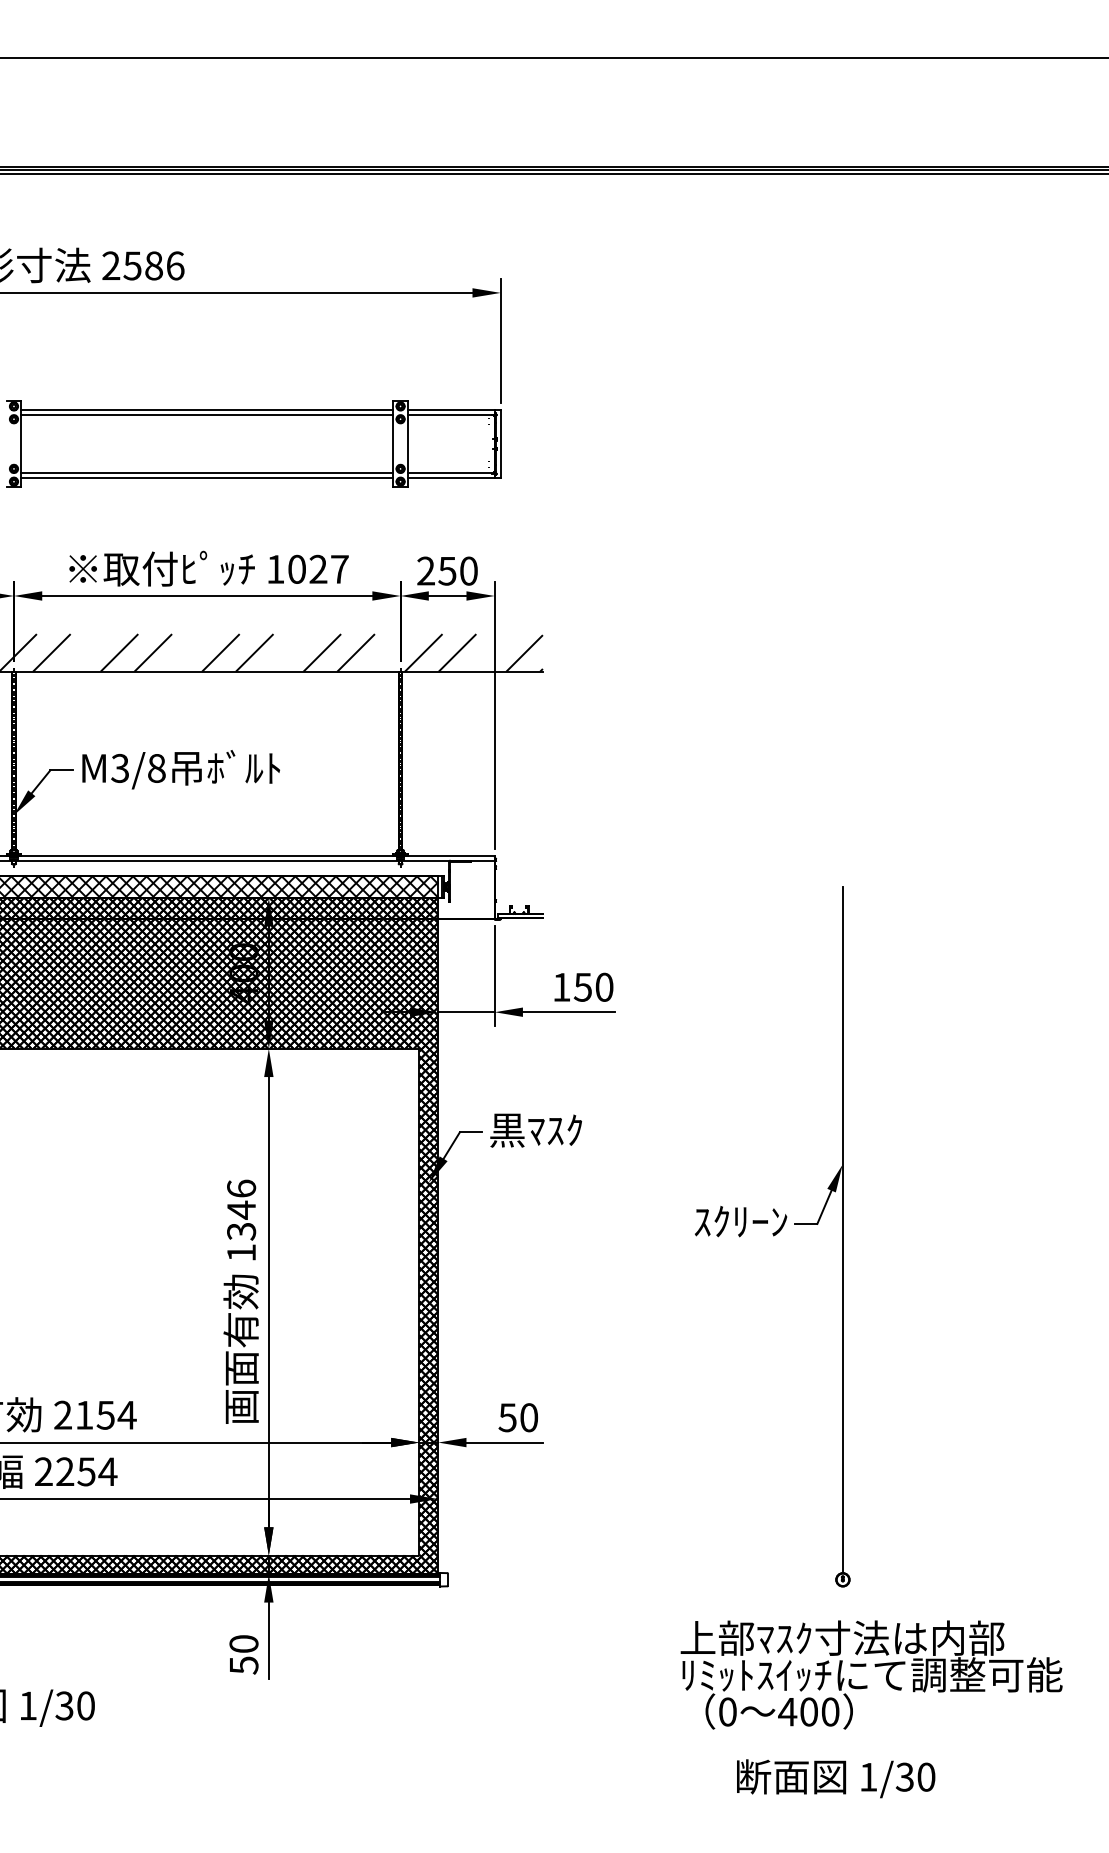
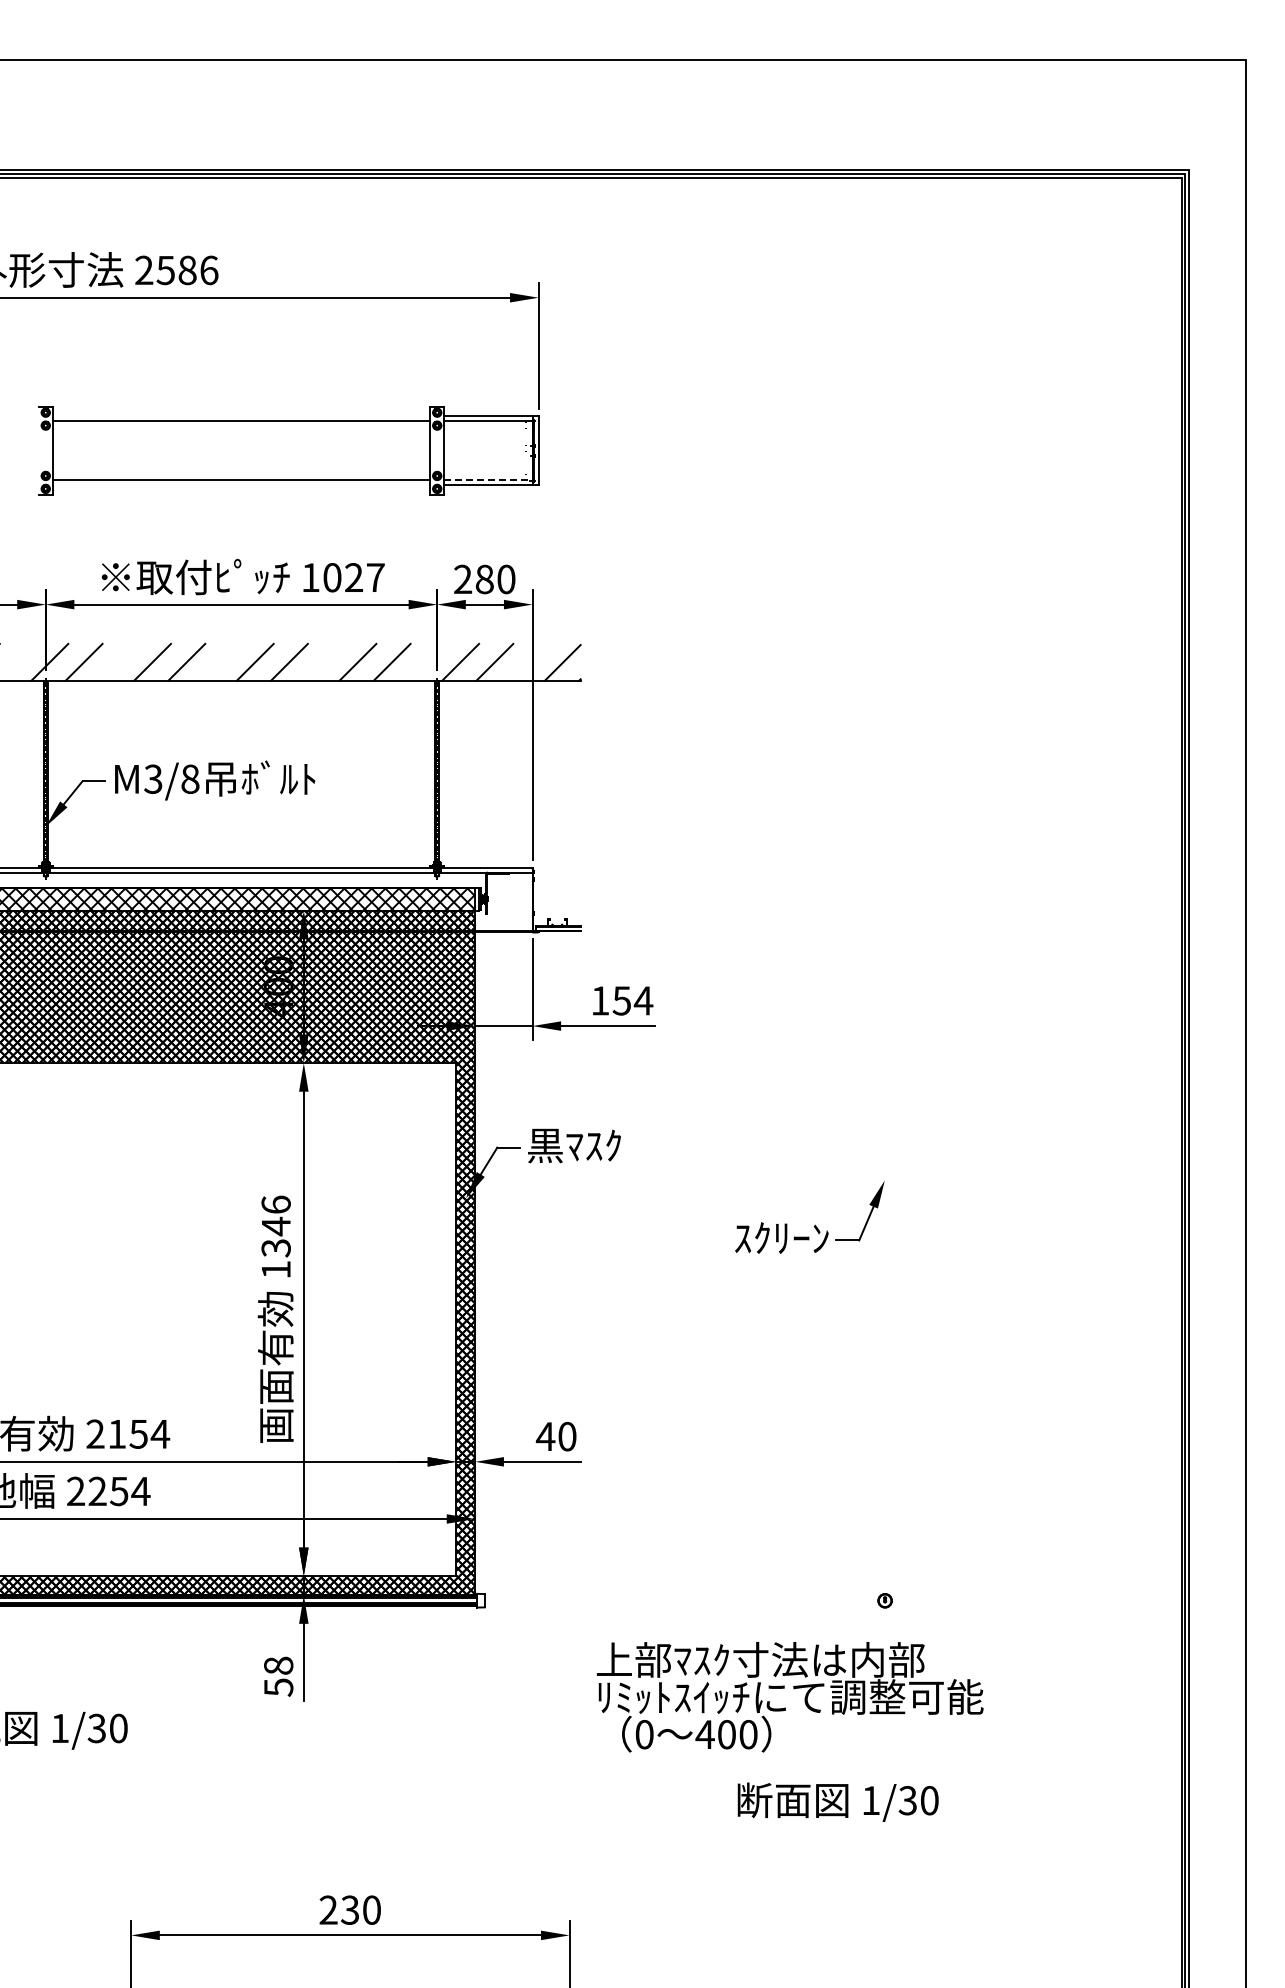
line: (207, 410) -> (241, 416), removed
line: (452, 473) -> (489, 480), solid -> dashed
line: (207, 478) -> (241, 485), removed
text: (447, 571) -> (484, 579), 250 -> 280
text: (604, 986) -> (643, 1000), 150 -> 154
line: (843, 1229) -> (885, 1246), removed
text: (507, 1417) -> (545, 1436), 50 -> 40
text: (243, 1643) -> (278, 1665), 50 -> 58
text: (871, 1675) -> (790, 1697), moved
text: (835, 1778) -> (837, 1801), moved

